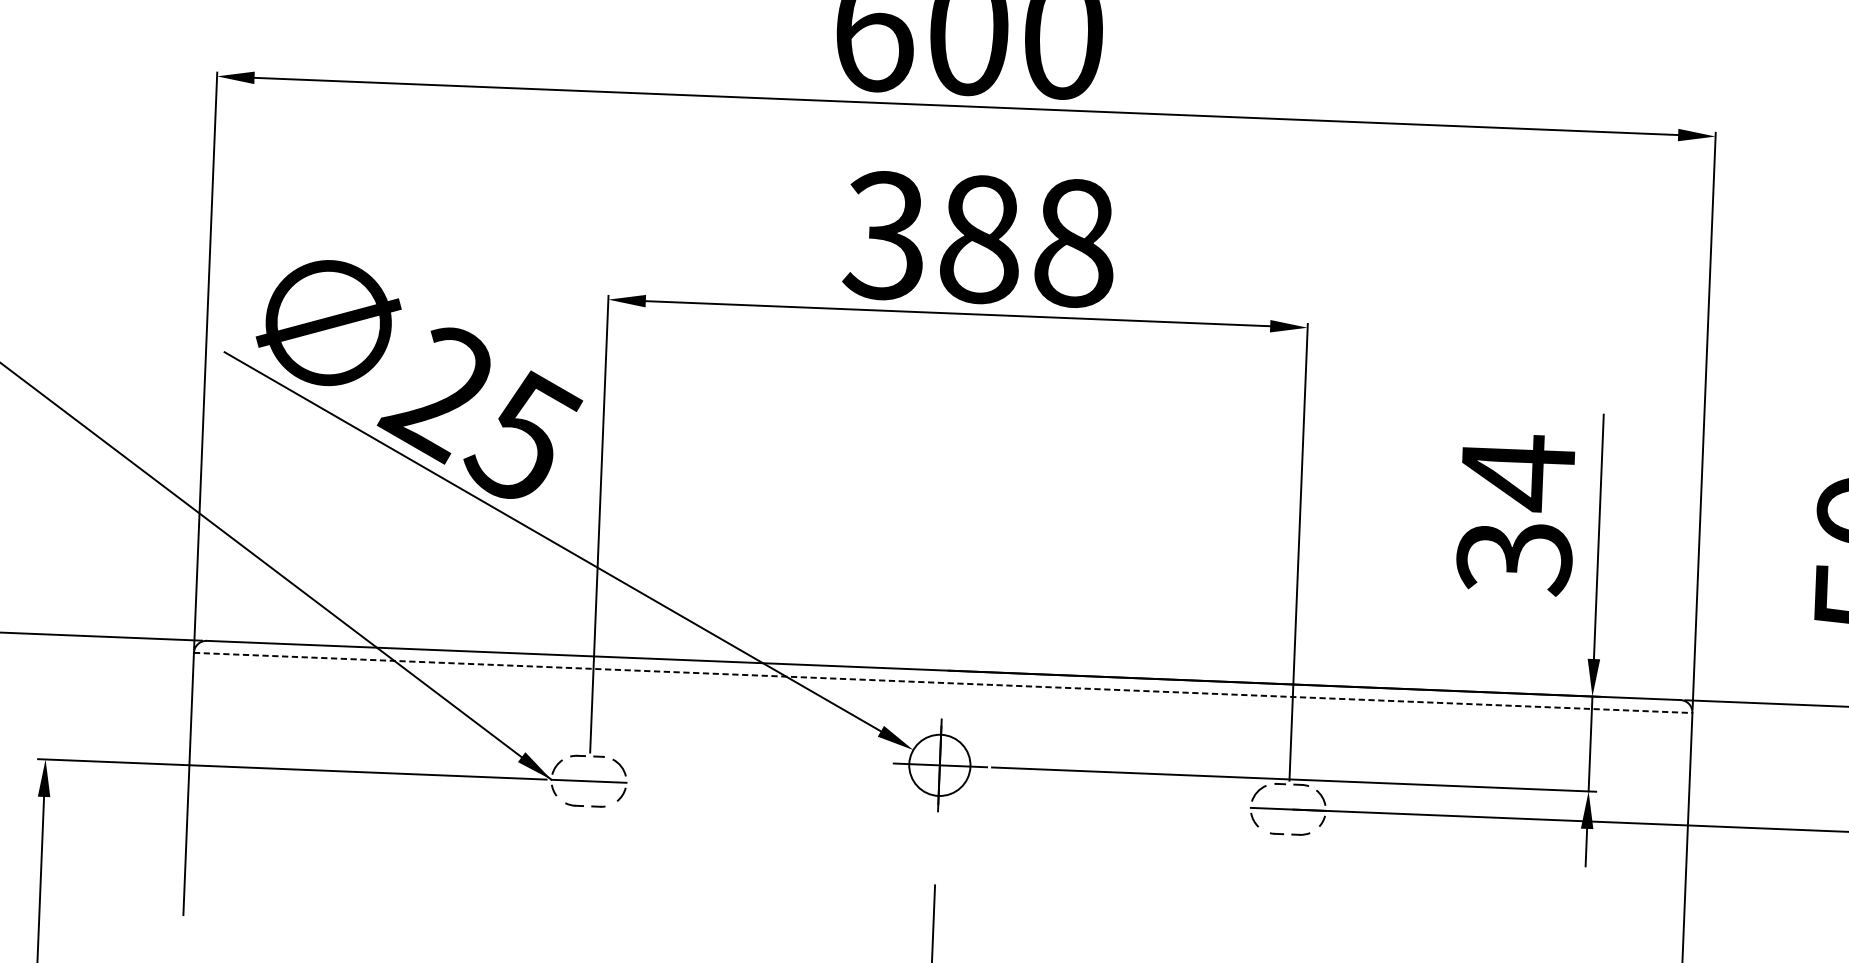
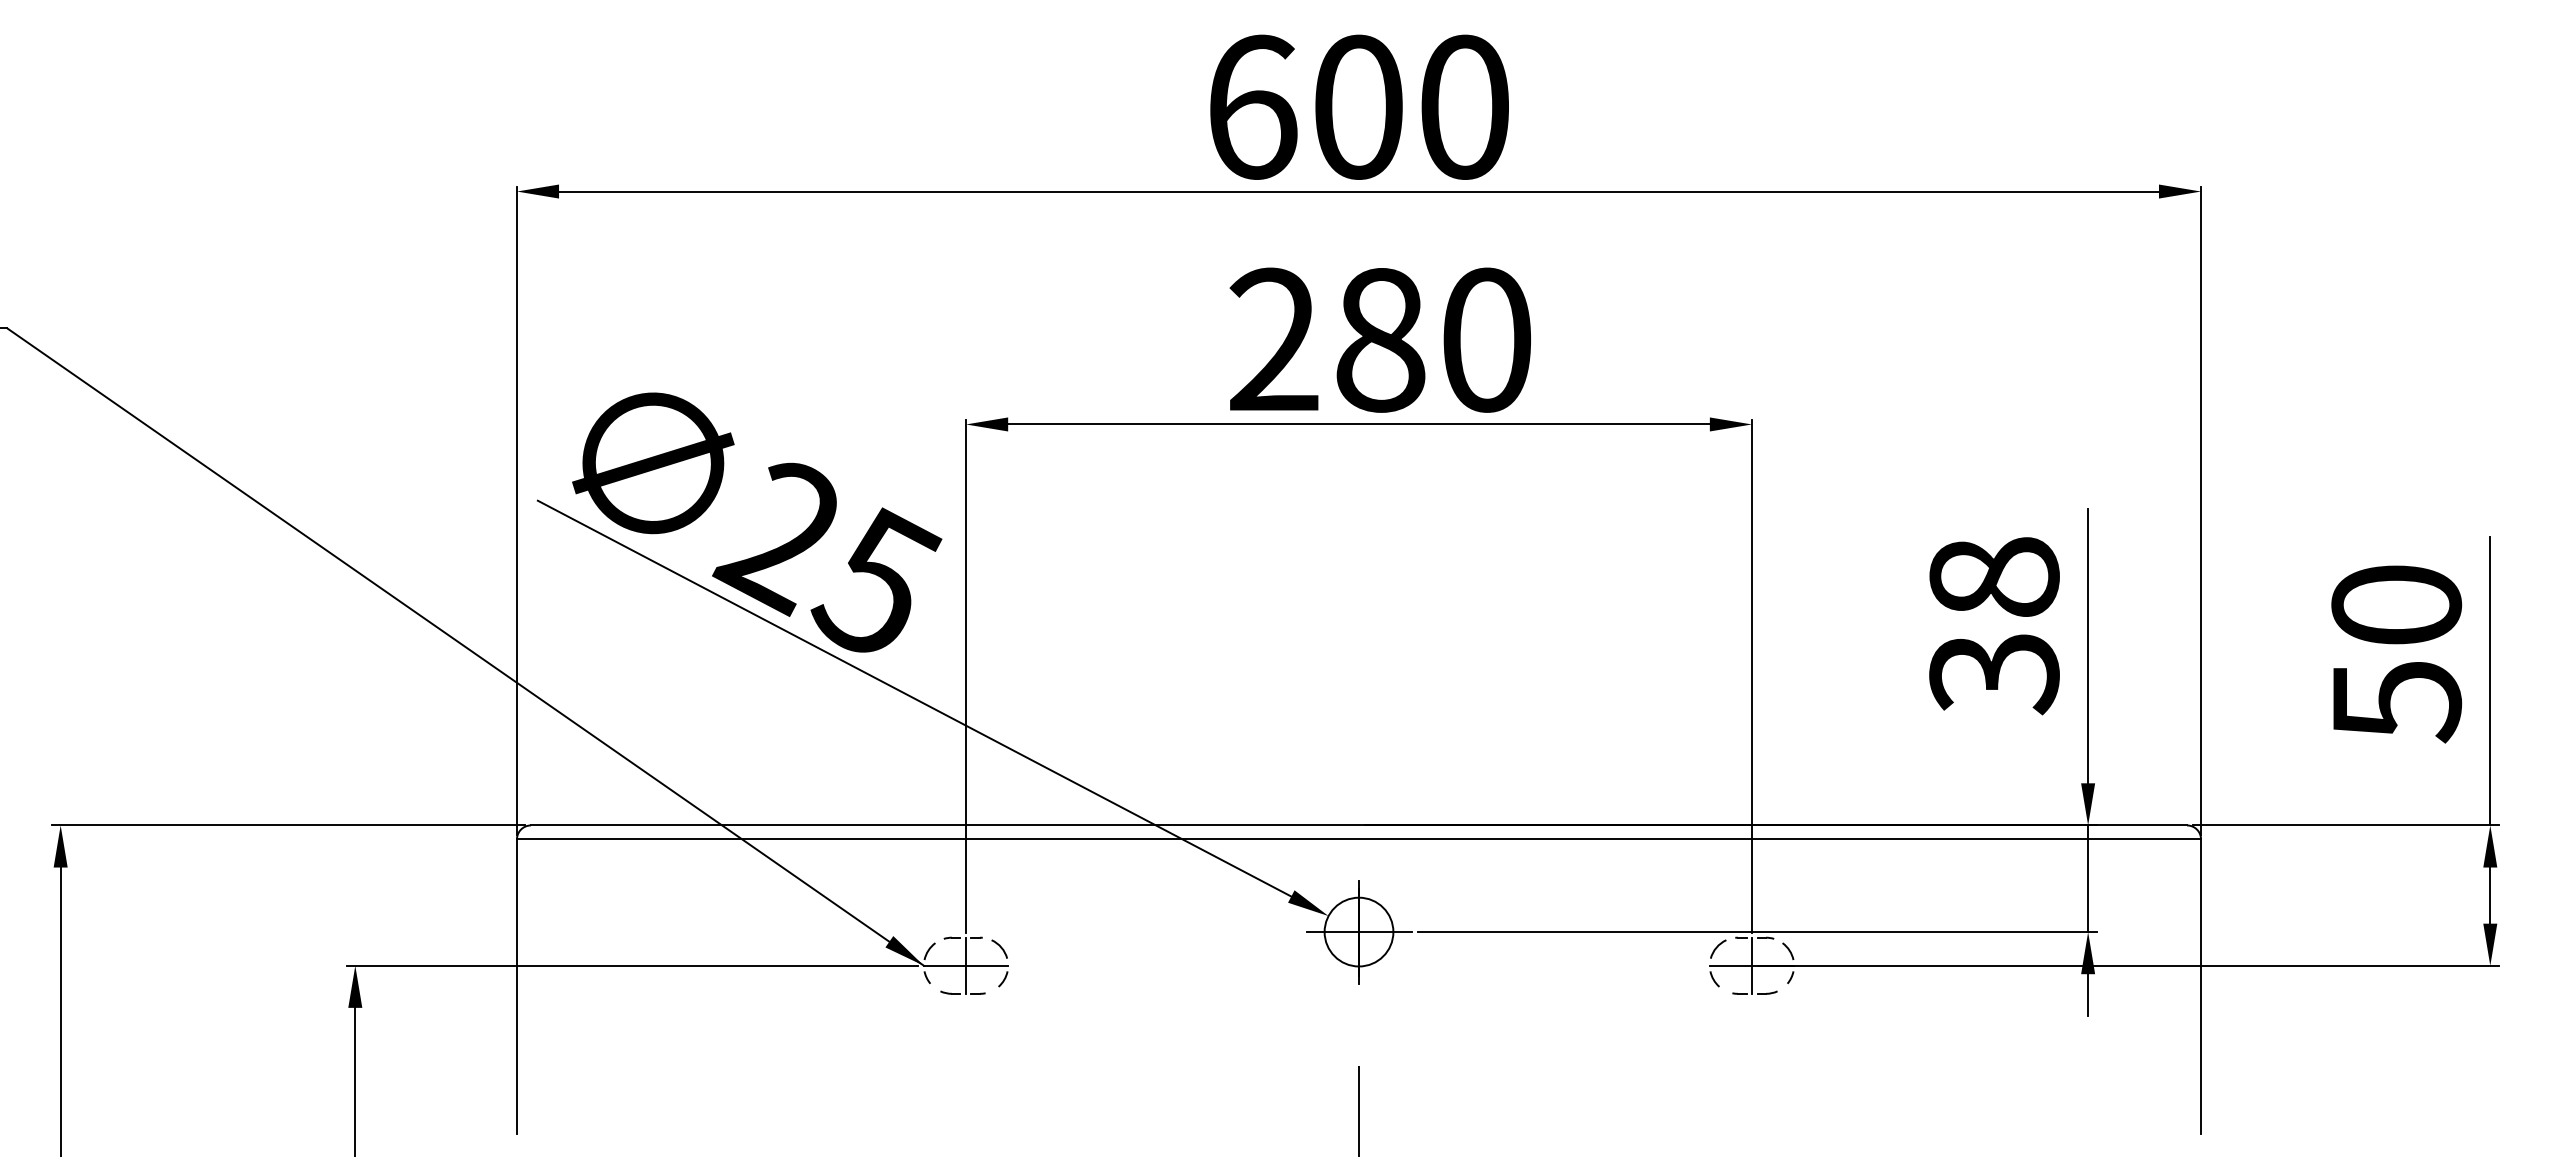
text: (979, 238) -> (1379, 339), 388 -> 280
text: (1517, 472) -> (1994, 577), 34 -> 38
line: (943, 683) -> (1359, 839), dashed -> solid
line: (589, 781) -> (966, 965), added
line: (1287, 809) -> (1751, 965), added

